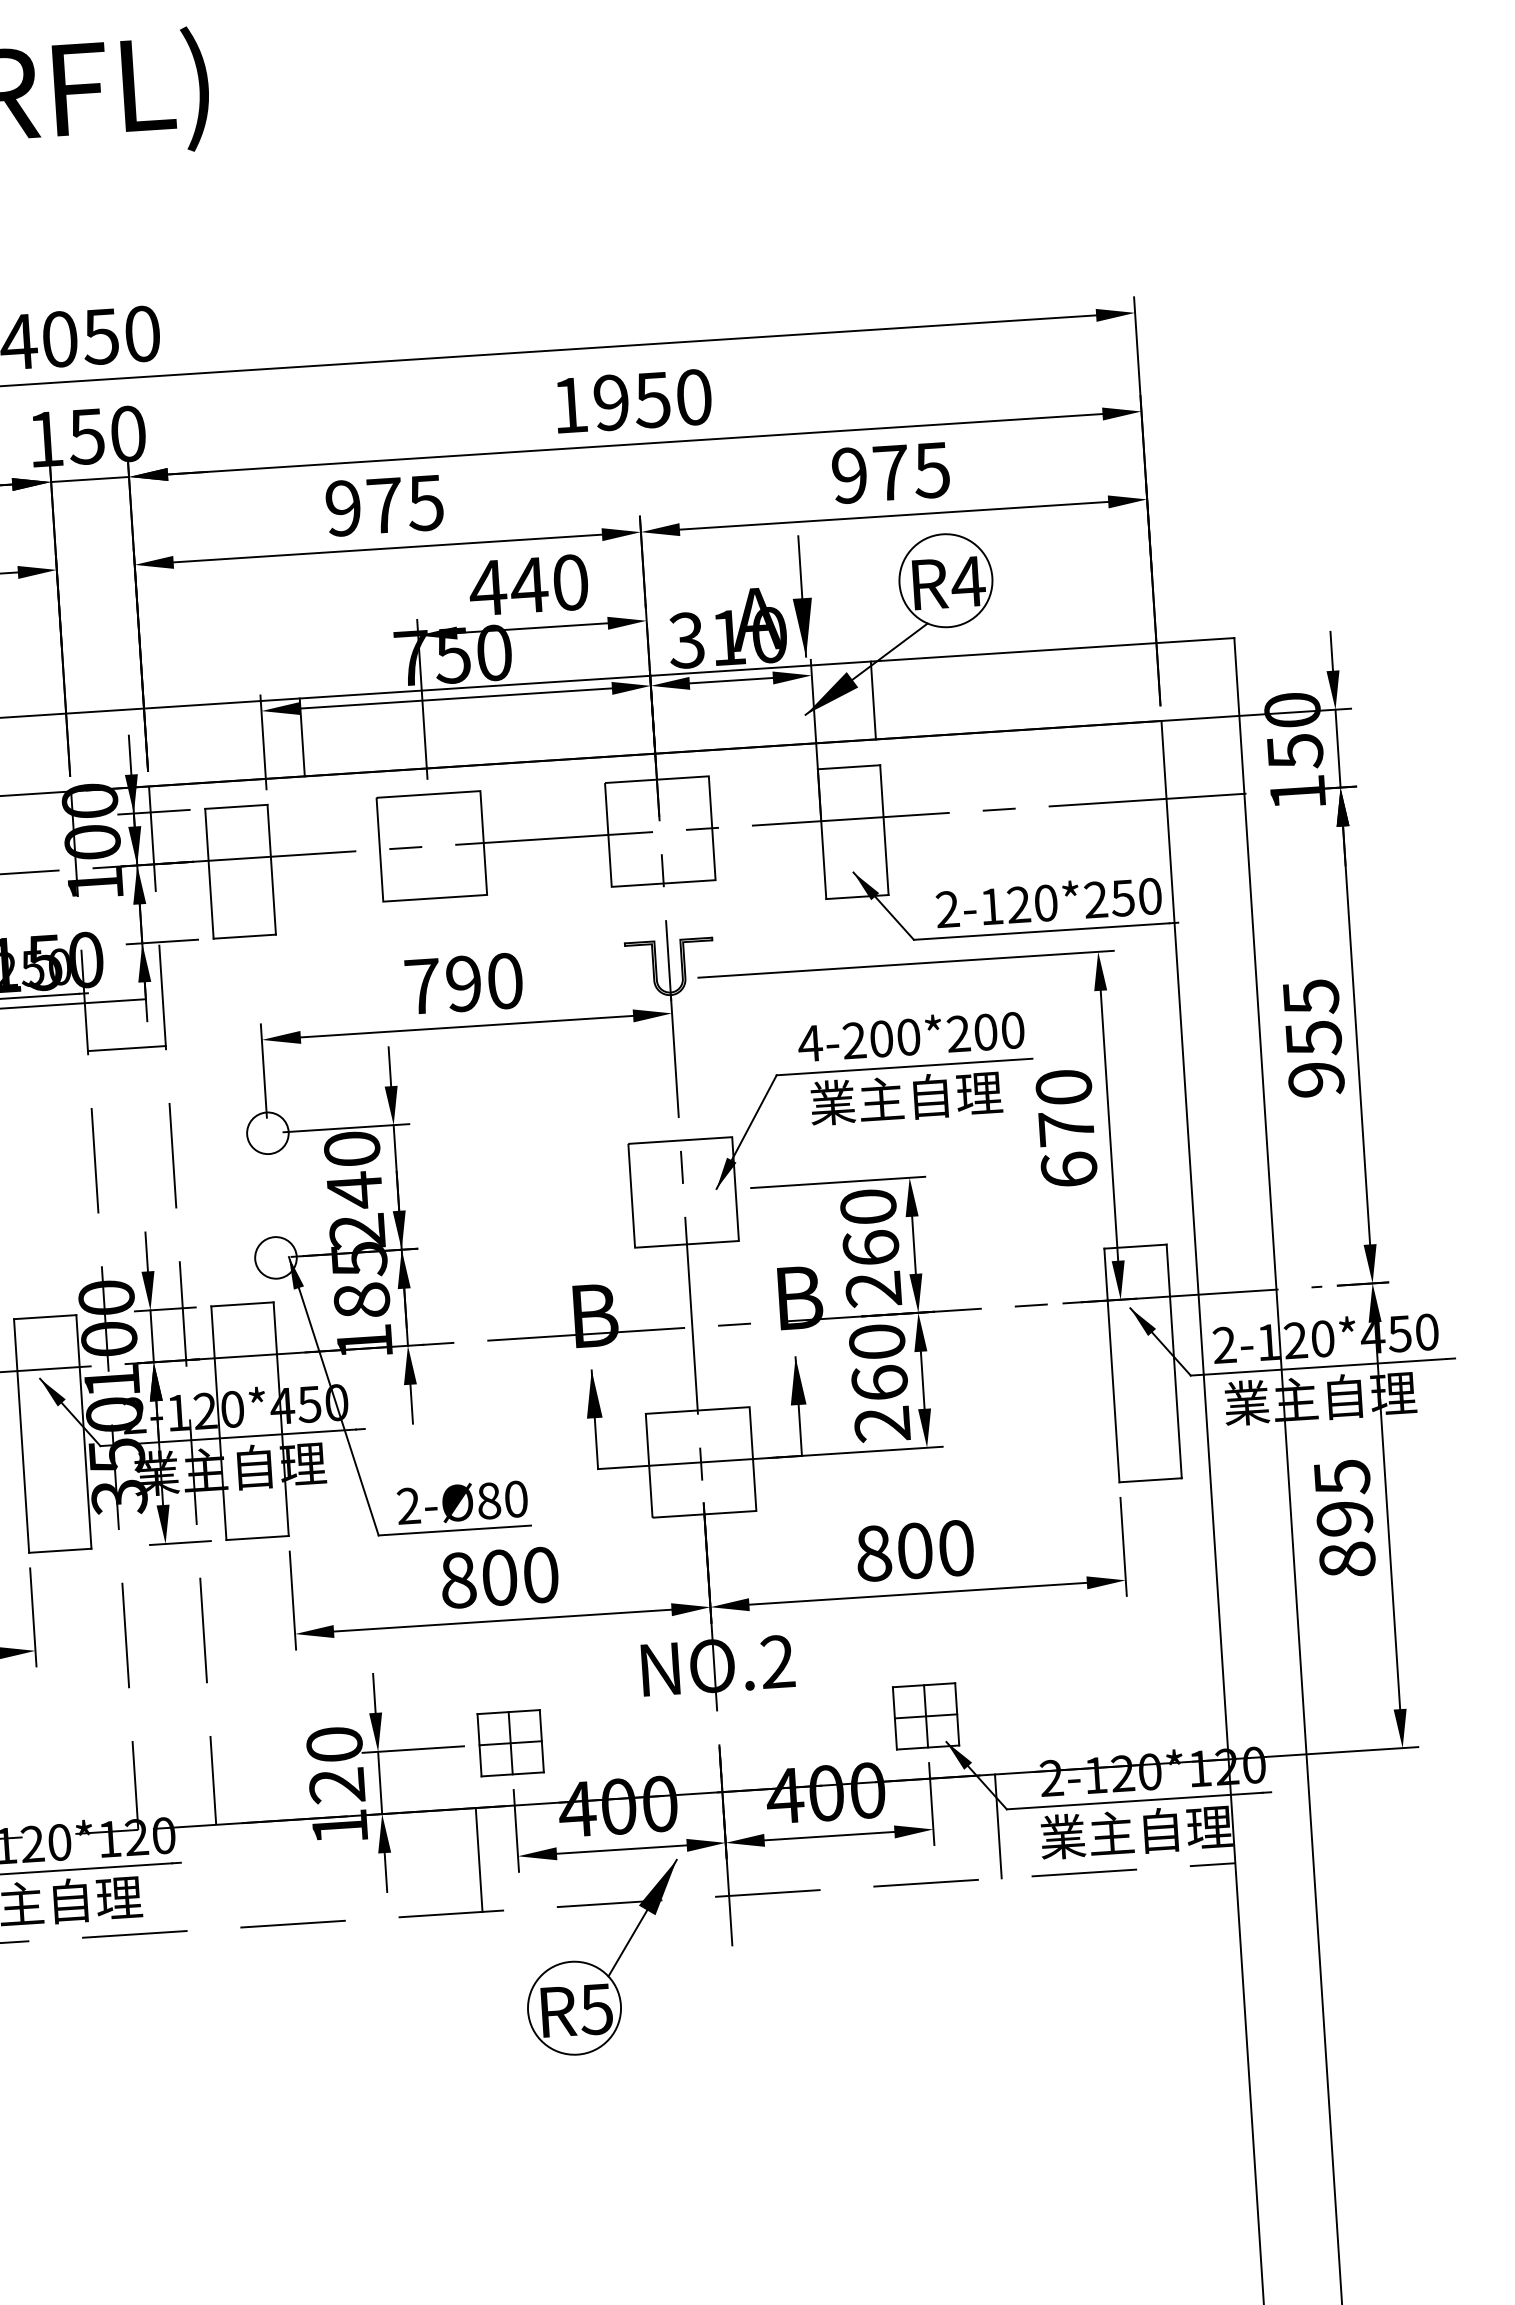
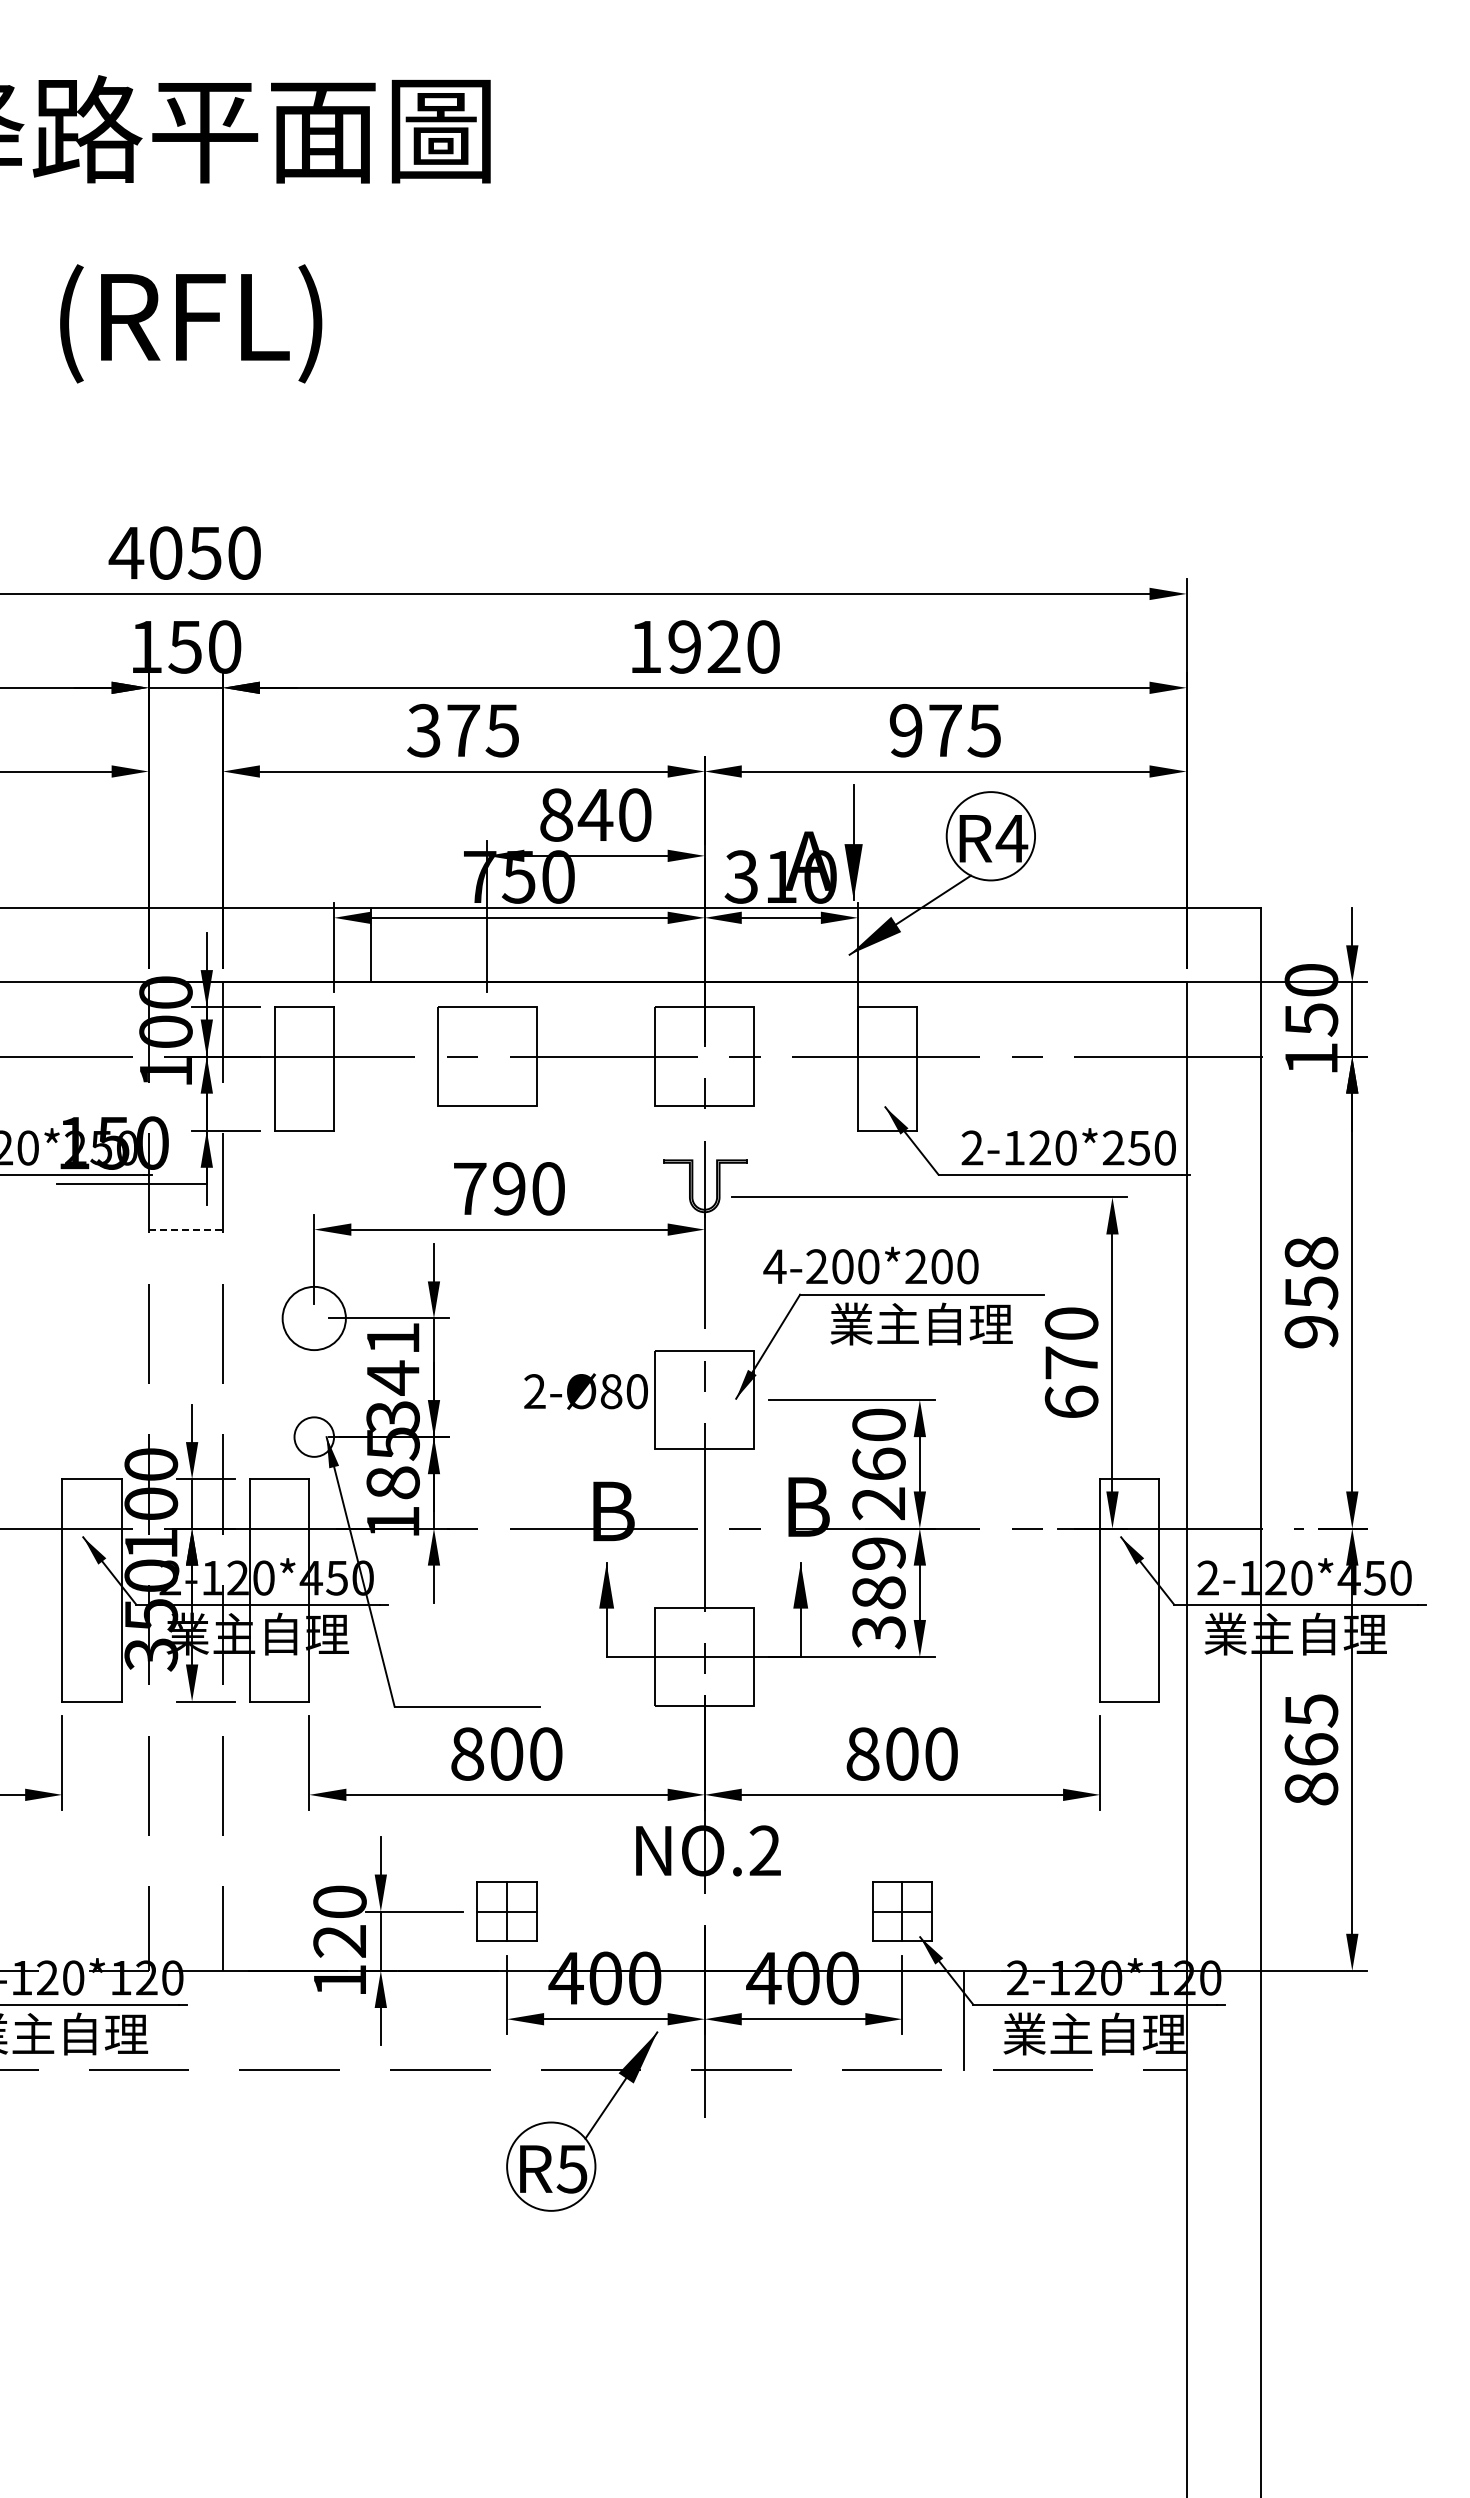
text: (652, 399) -> (723, 646), 1950 -> 1920
text: (342, 508) -> (423, 730), 975 -> 375
text: (488, 587) -> (556, 814), 440 -> 840
line: (873, 700) -> (914, 945), removed
text: (1311, 997) -> (1311, 1253), 955 -> 958
text: (910, 1035) -> (870, 1265), moved
line: (127, 1048) -> (186, 1229), solid -> dashed
circle: (268, 1133) -> (314, 1318), size x1.6
text: (354, 1189) -> (392, 1377), 240 -> 341
text: (879, 1383) -> (878, 1593), 260 -> 389
text: (461, 1502) -> (585, 1391), moved
text: (1344, 1518) -> (1311, 1749), 895 -> 865
line: (478, 1859) -> (469, 2019), removed

